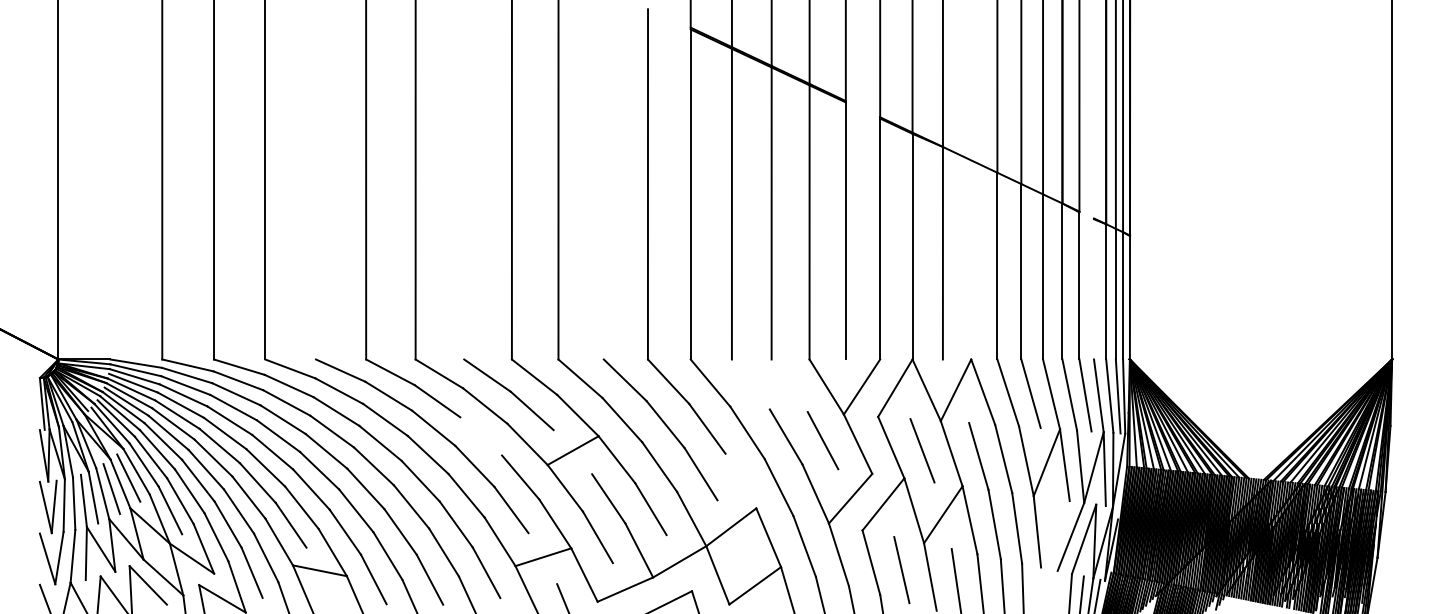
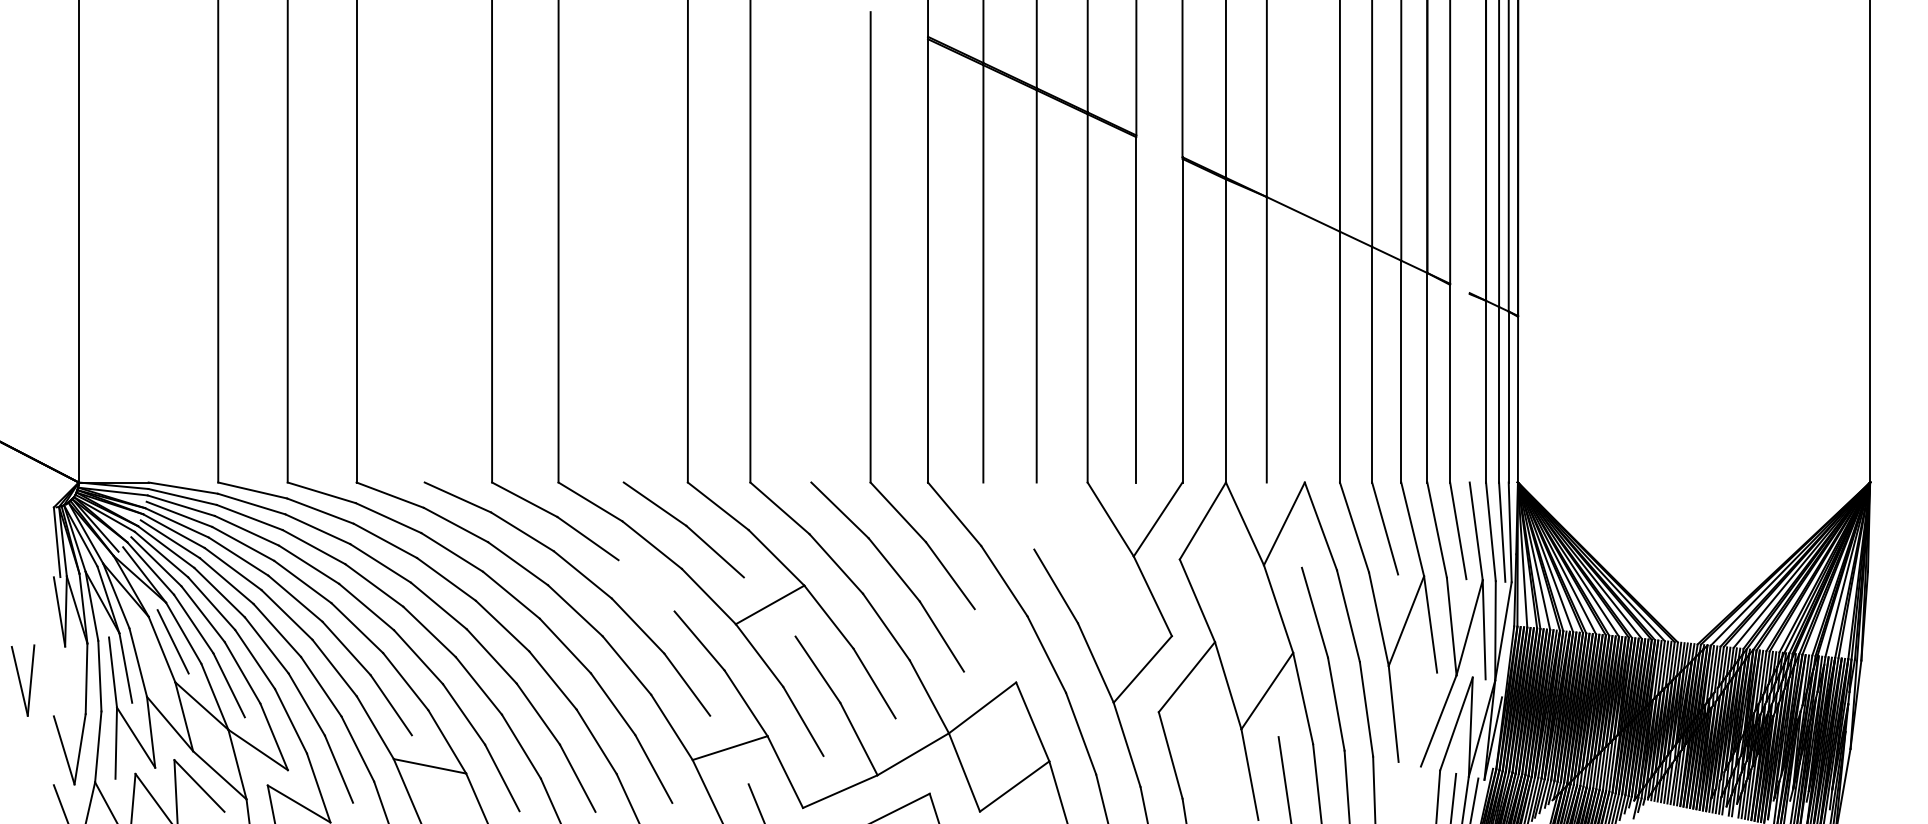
line: (822, 440) -> (1105, 591), removed
line: (922, 450) -> (1239, 604), removed
line: (111, 489) -> (150, 656), removed
part: (47, 506) -> (22, 680), moved
line: (901, 570) -> (1211, 765), removed

